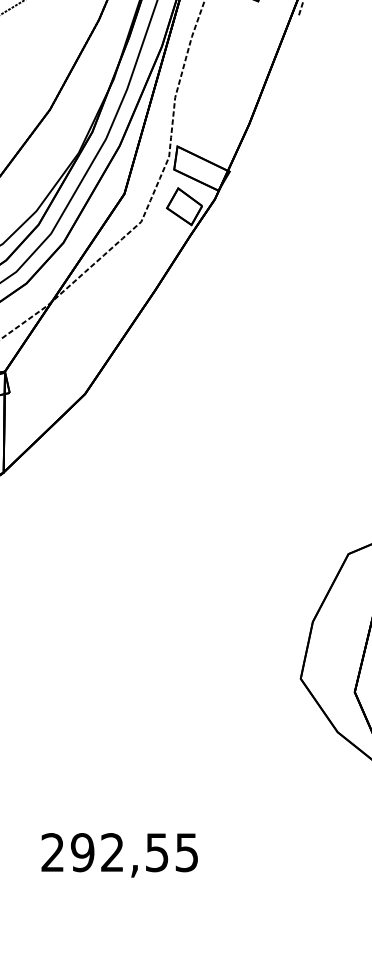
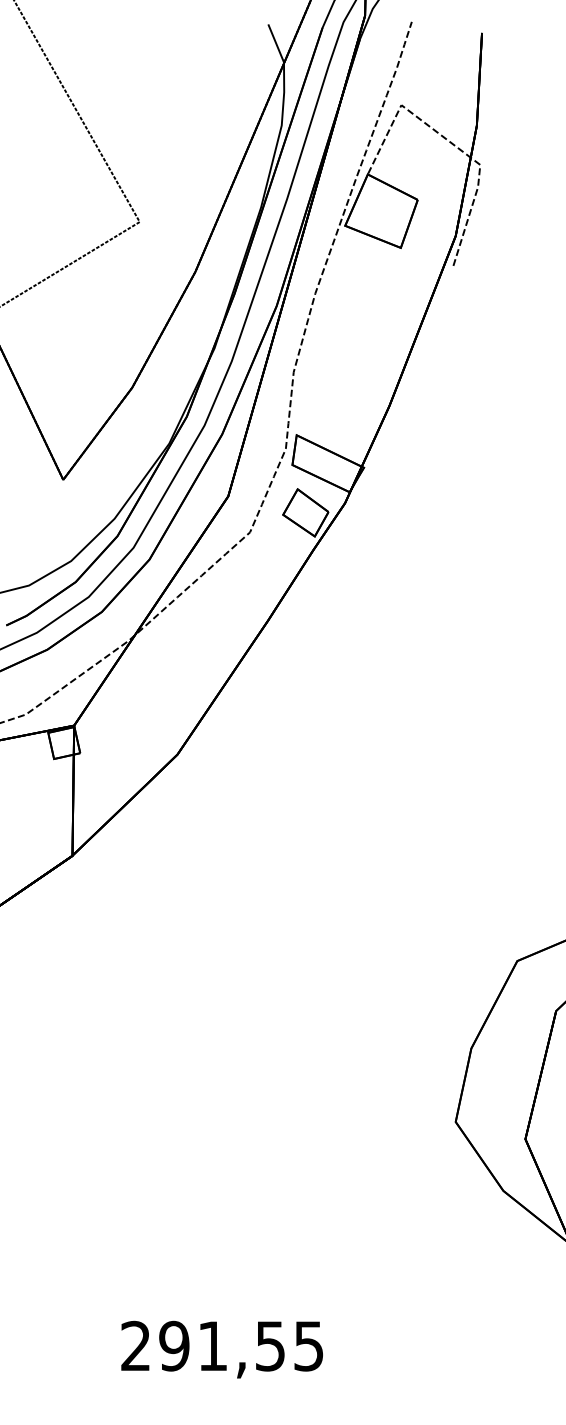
text: (112, 852) -> (212, 1345), 292,55 -> 291,55

